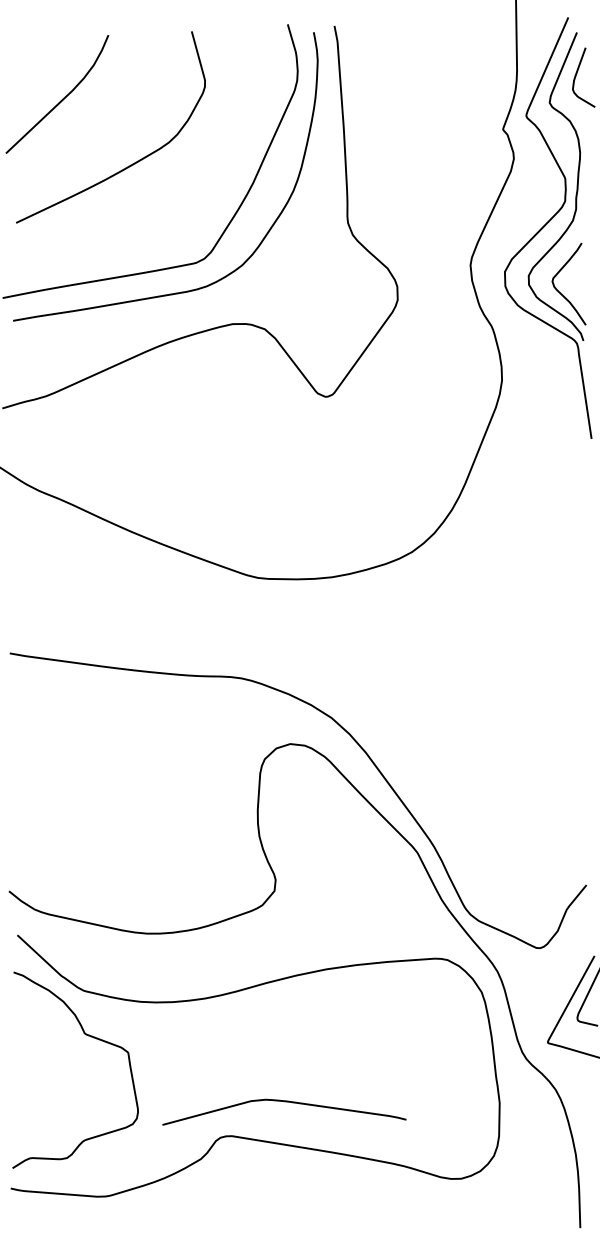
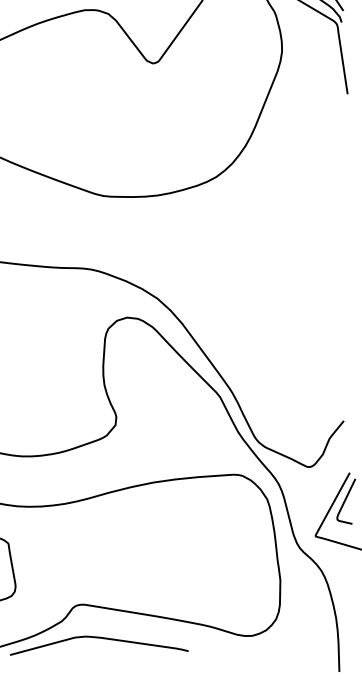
curve: (284, 1102) -> (99, 638), moved

